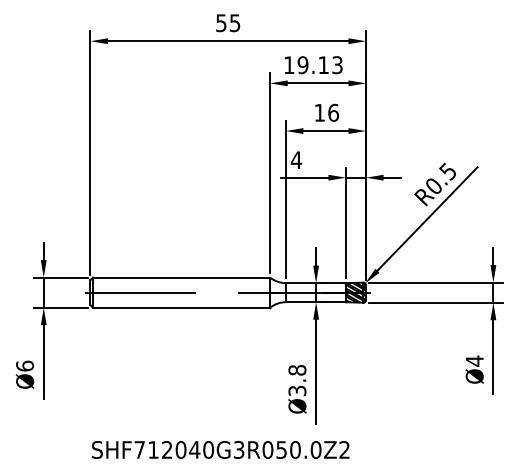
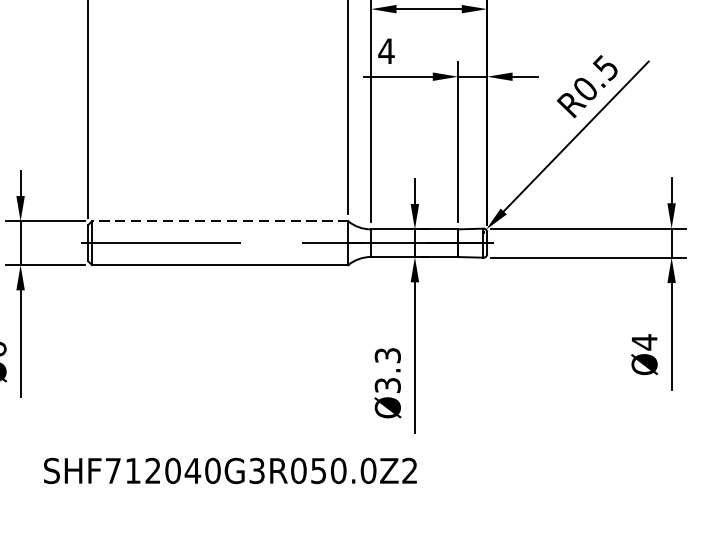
line: (181, 277) -> (220, 221), solid -> dashed
hatch: (355, 292) -> (471, 242), removed
text: (297, 370) -> (387, 355), Ø3.8 -> Ø3.3
text: (220, 449) -> (230, 470), moved

